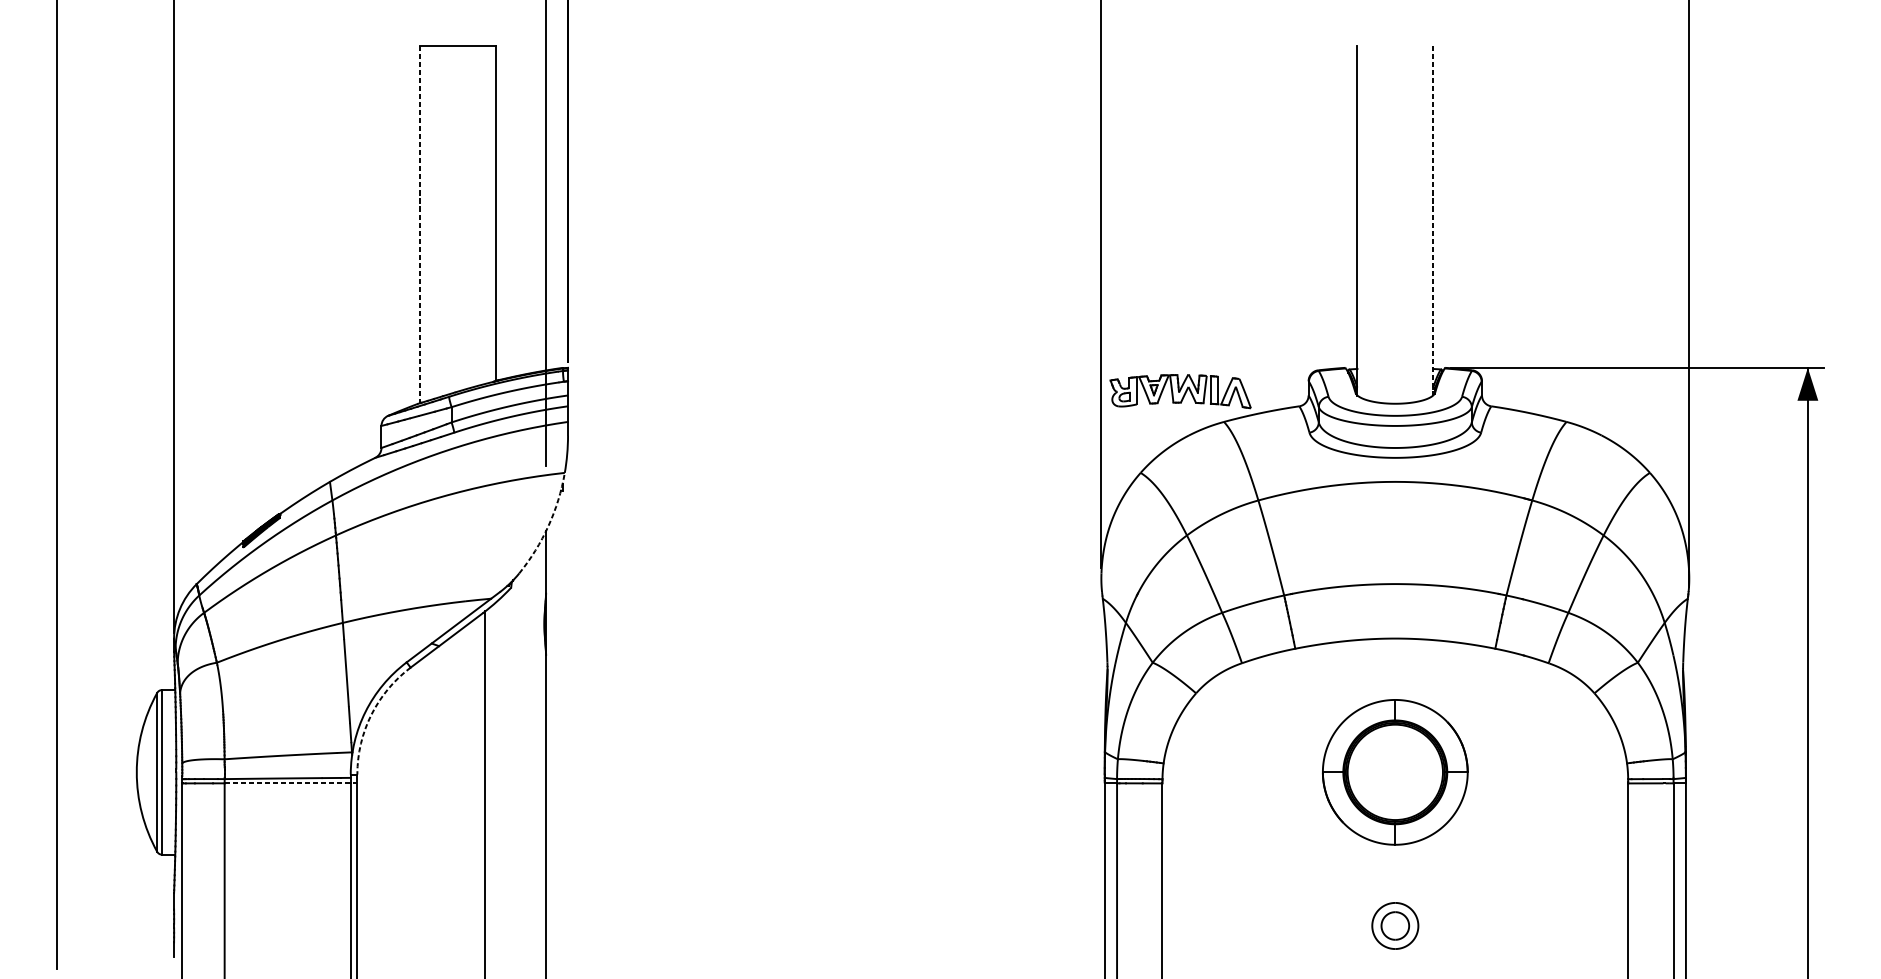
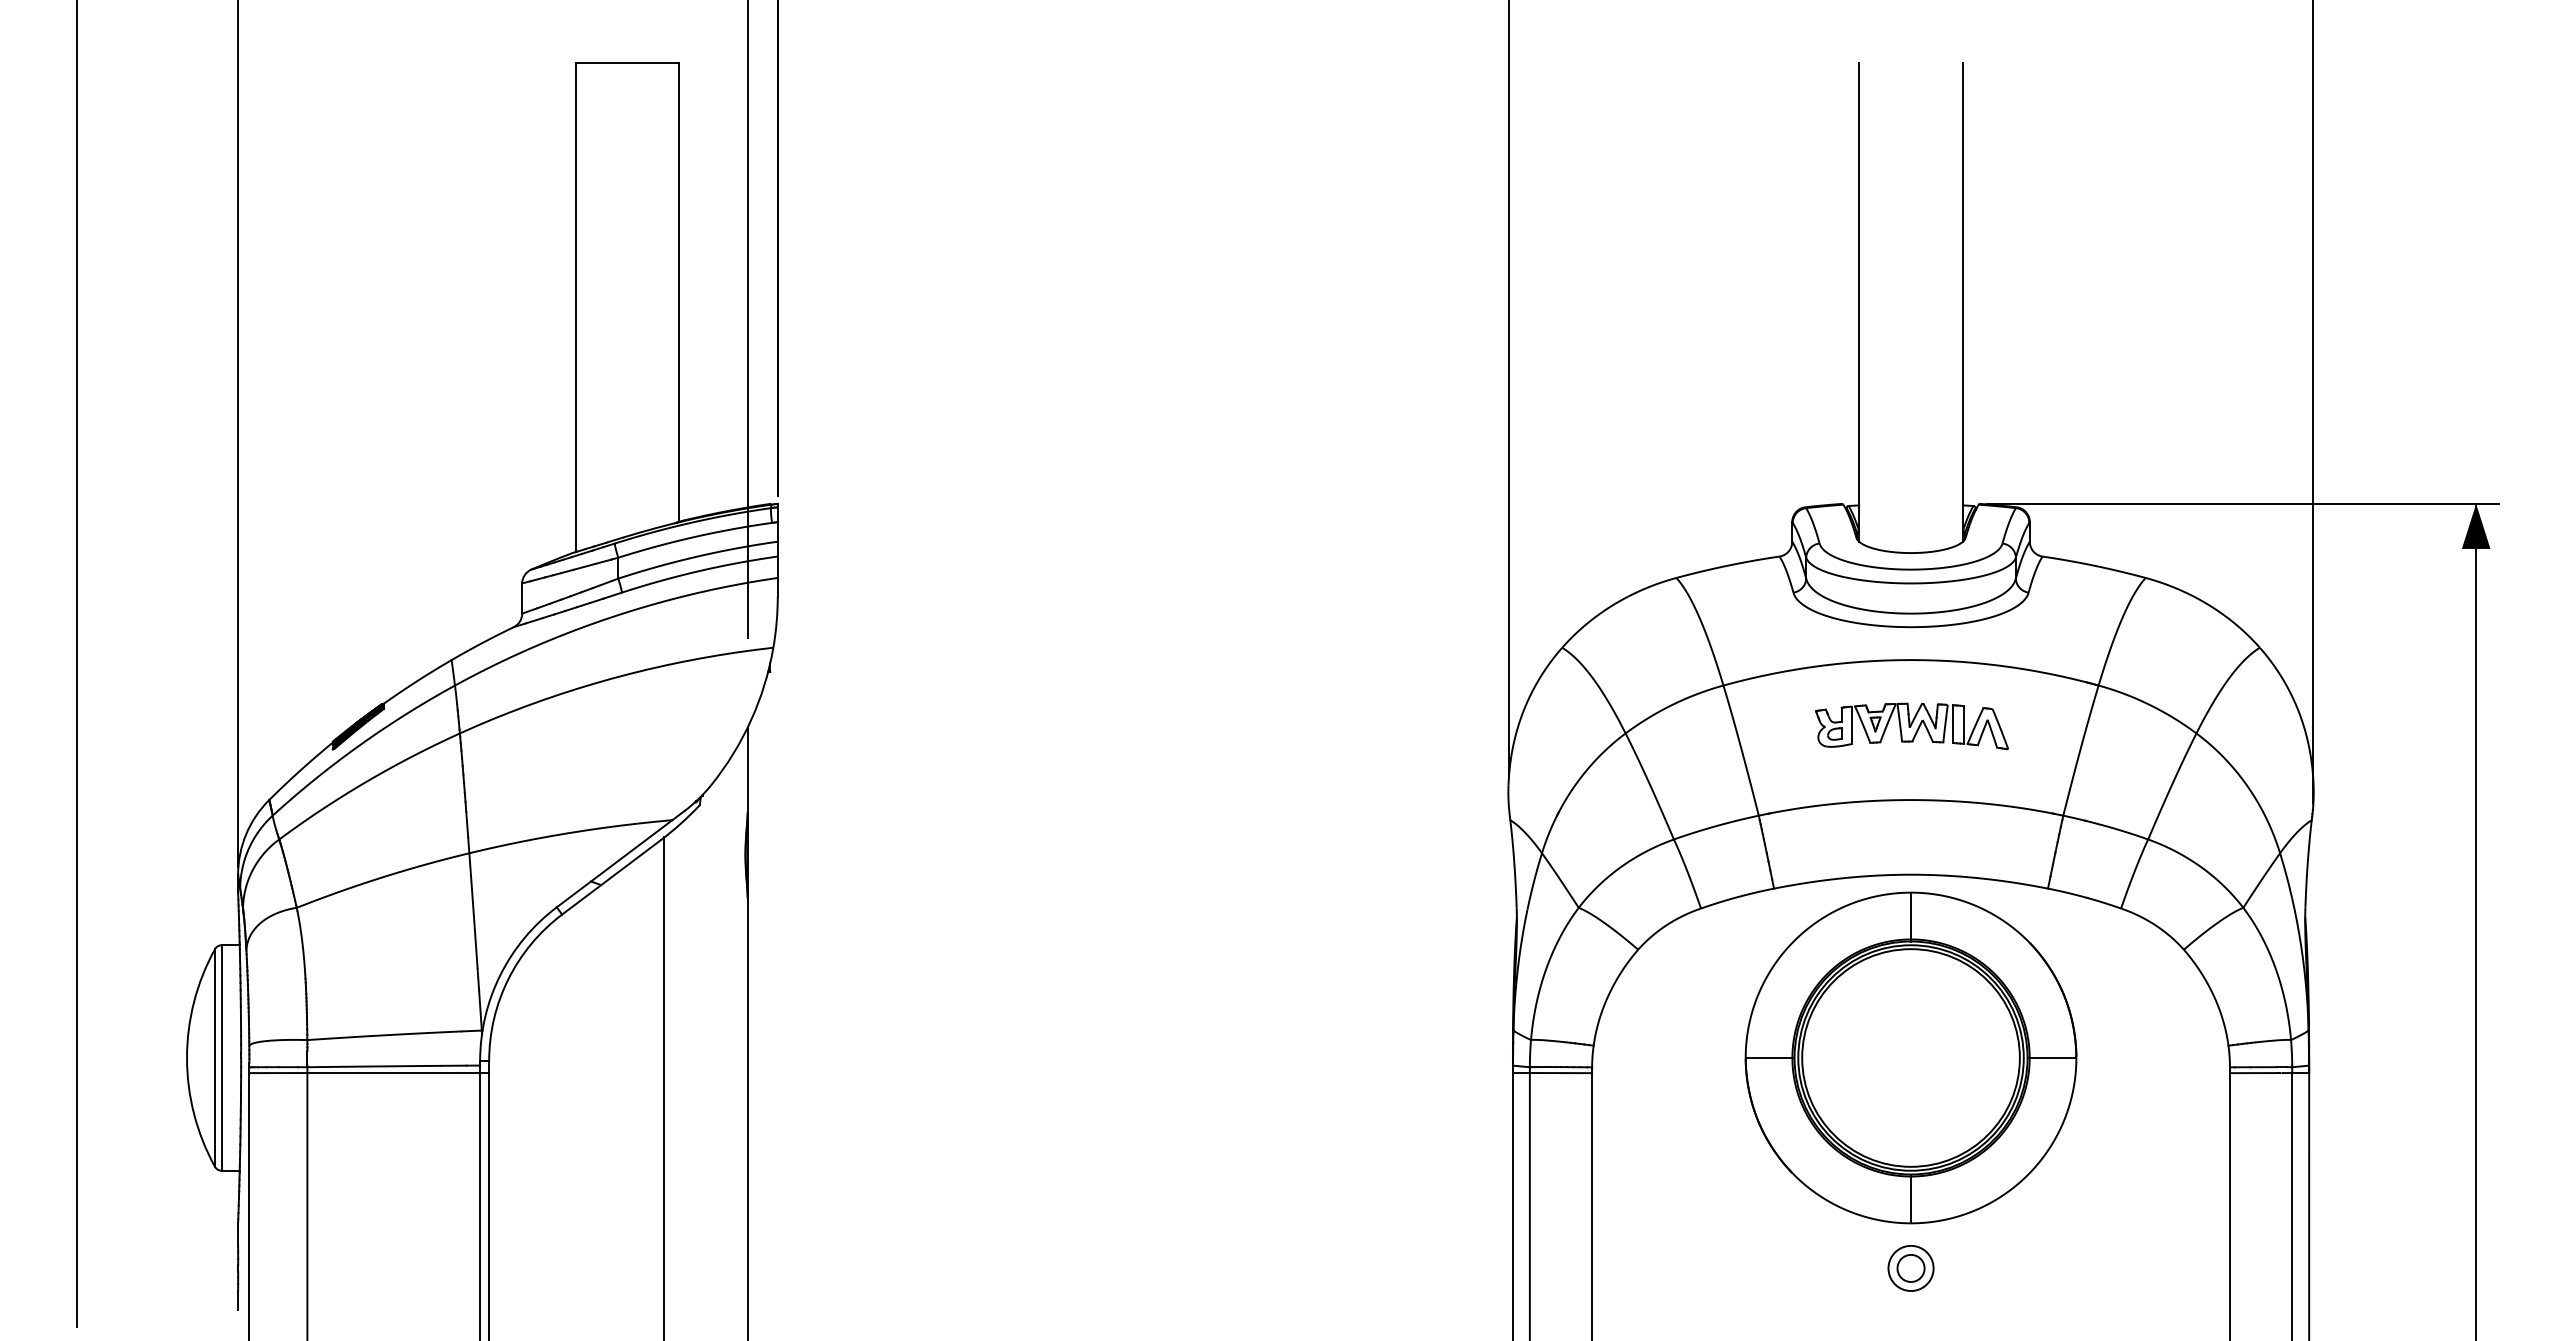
line: (1432, 220) -> (1962, 302), dashed -> solid
line: (420, 224) -> (575, 307), dashed -> solid
part: (1180, 391) -> (1911, 726), moved
arc: (548, 526) -> (750, 720), dashed -> solid
arc: (371, 715) -> (508, 979), dashed -> solid
part: (1394, 772) -> (1910, 1057), size x1.67
line: (291, 783) -> (398, 1073), dashed -> solid
part: (1394, 926) -> (1910, 1268), size x0.71

